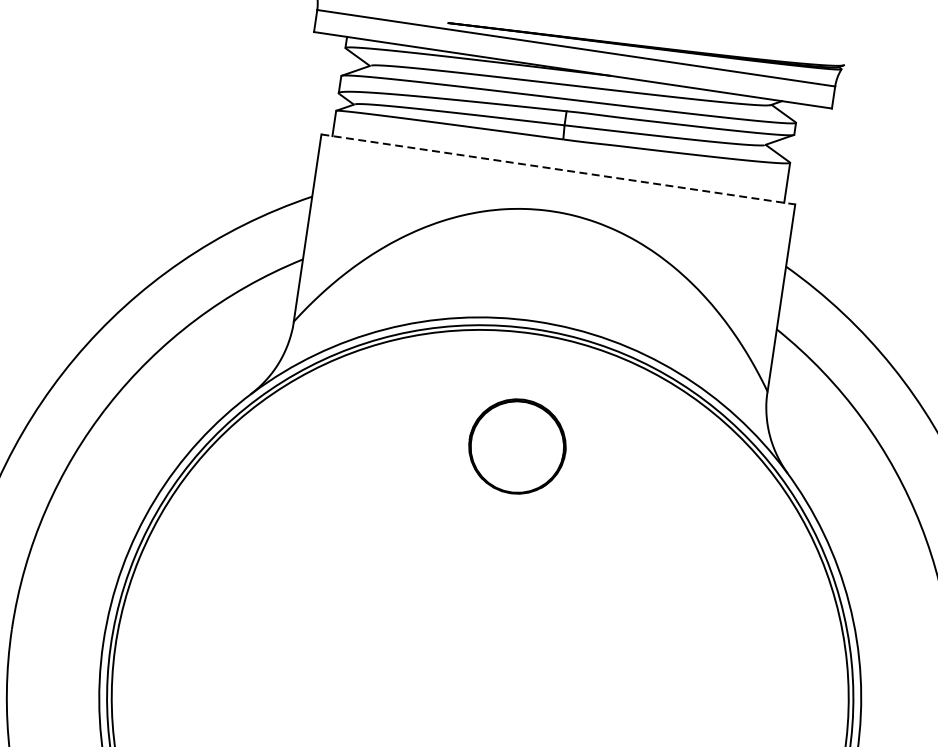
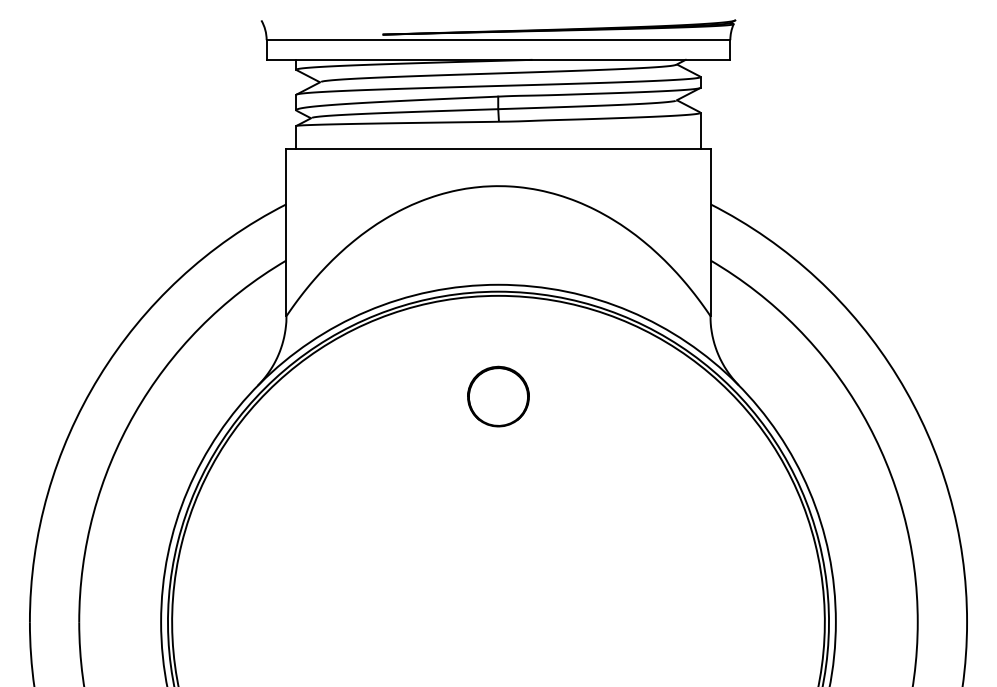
line: (559, 169) -> (499, 148), dashed -> solid
part: (517, 446) -> (498, 396), size x0.71

